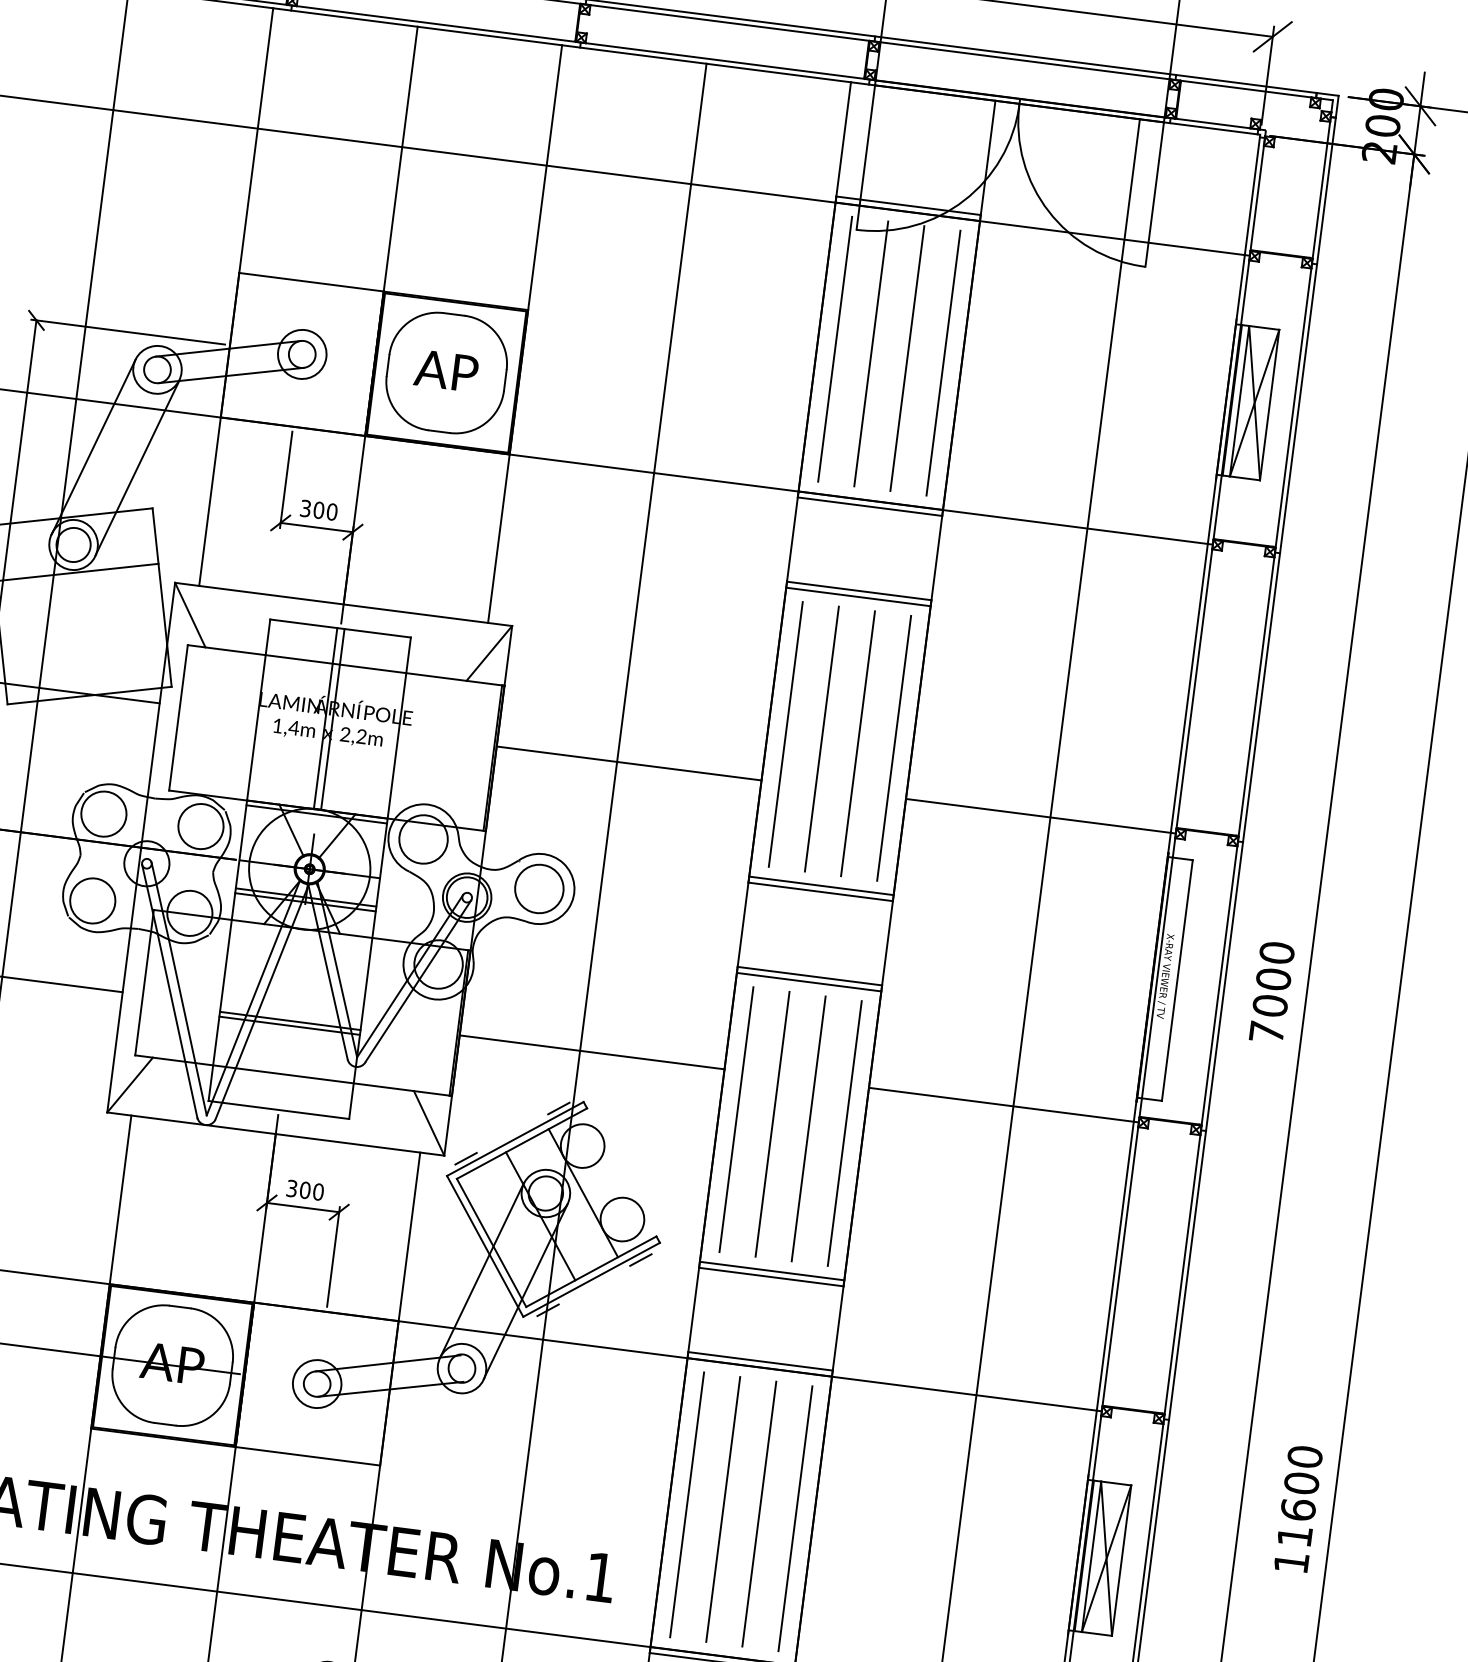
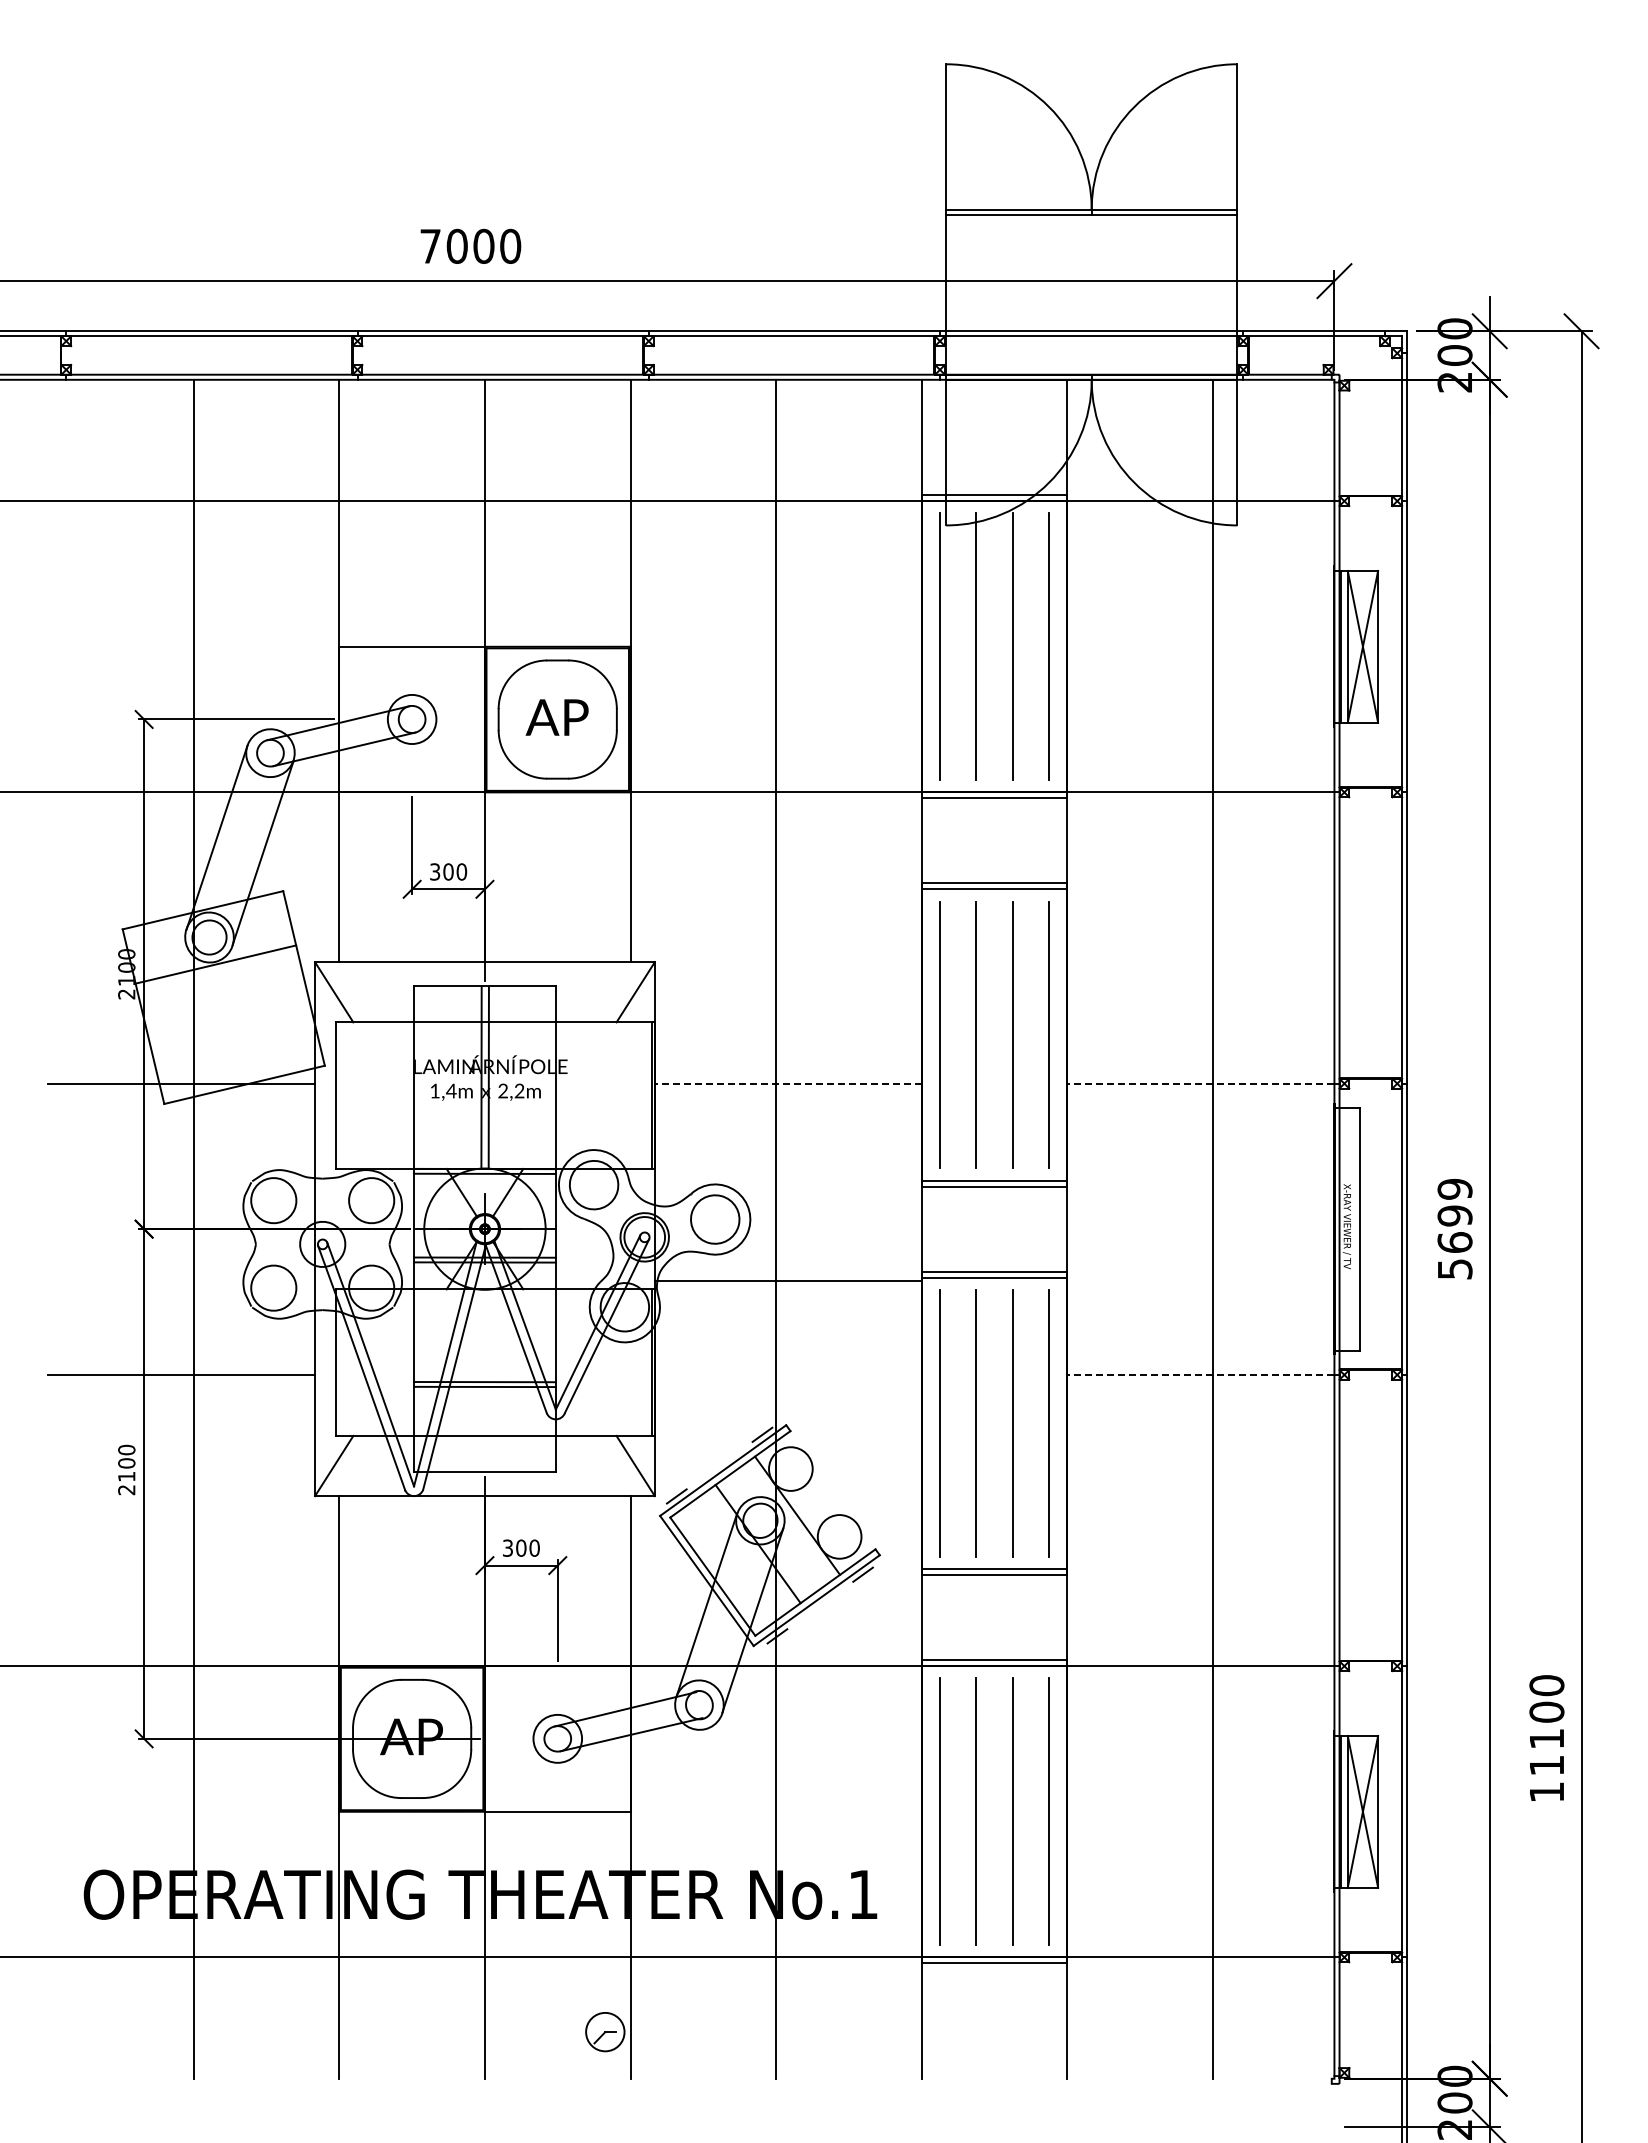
line: (628, 763) -> (787, 1083), solid -> dashed
line: (1037, 815) -> (1200, 1083), solid -> dashed
text: (1271, 991) -> (1454, 1228), 7000 -> 5699
line: (591, 1051) -> (787, 1280), moved
line: (1001, 1104) -> (1200, 1374), solid -> dashed
text: (1297, 1509) -> (1546, 1738), 11600 -> 11100

